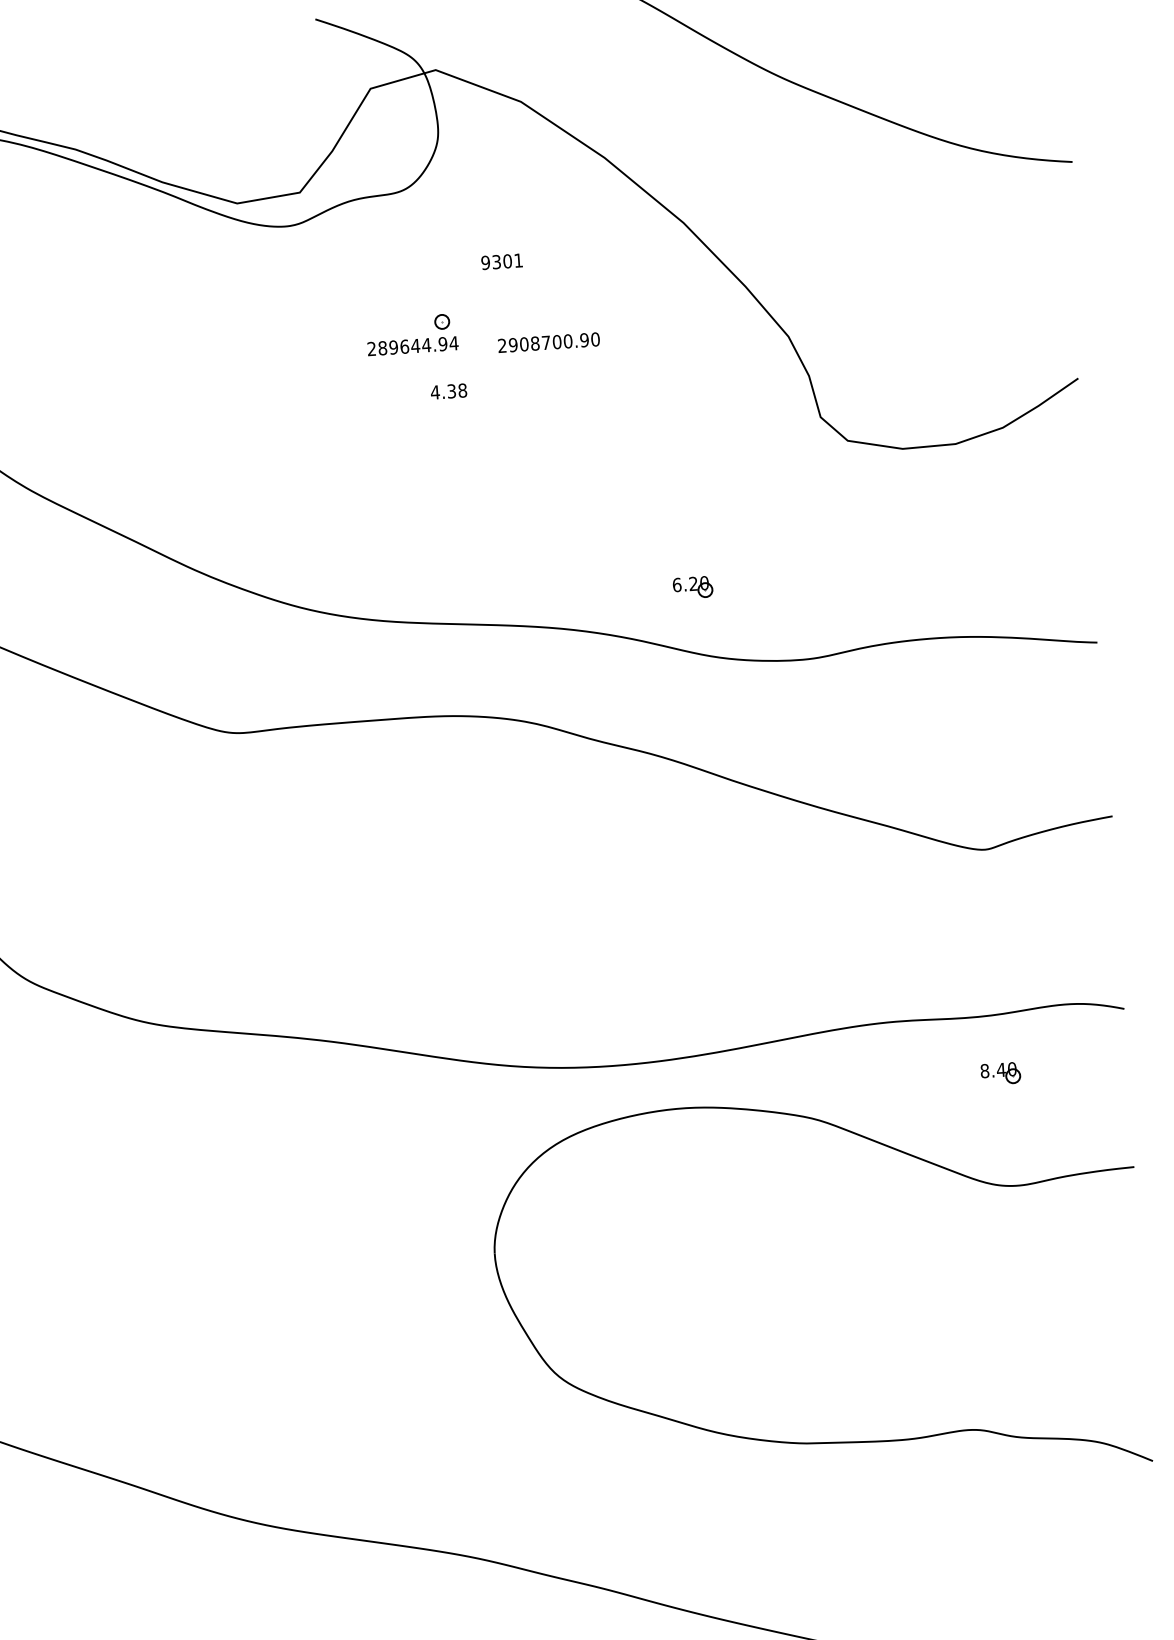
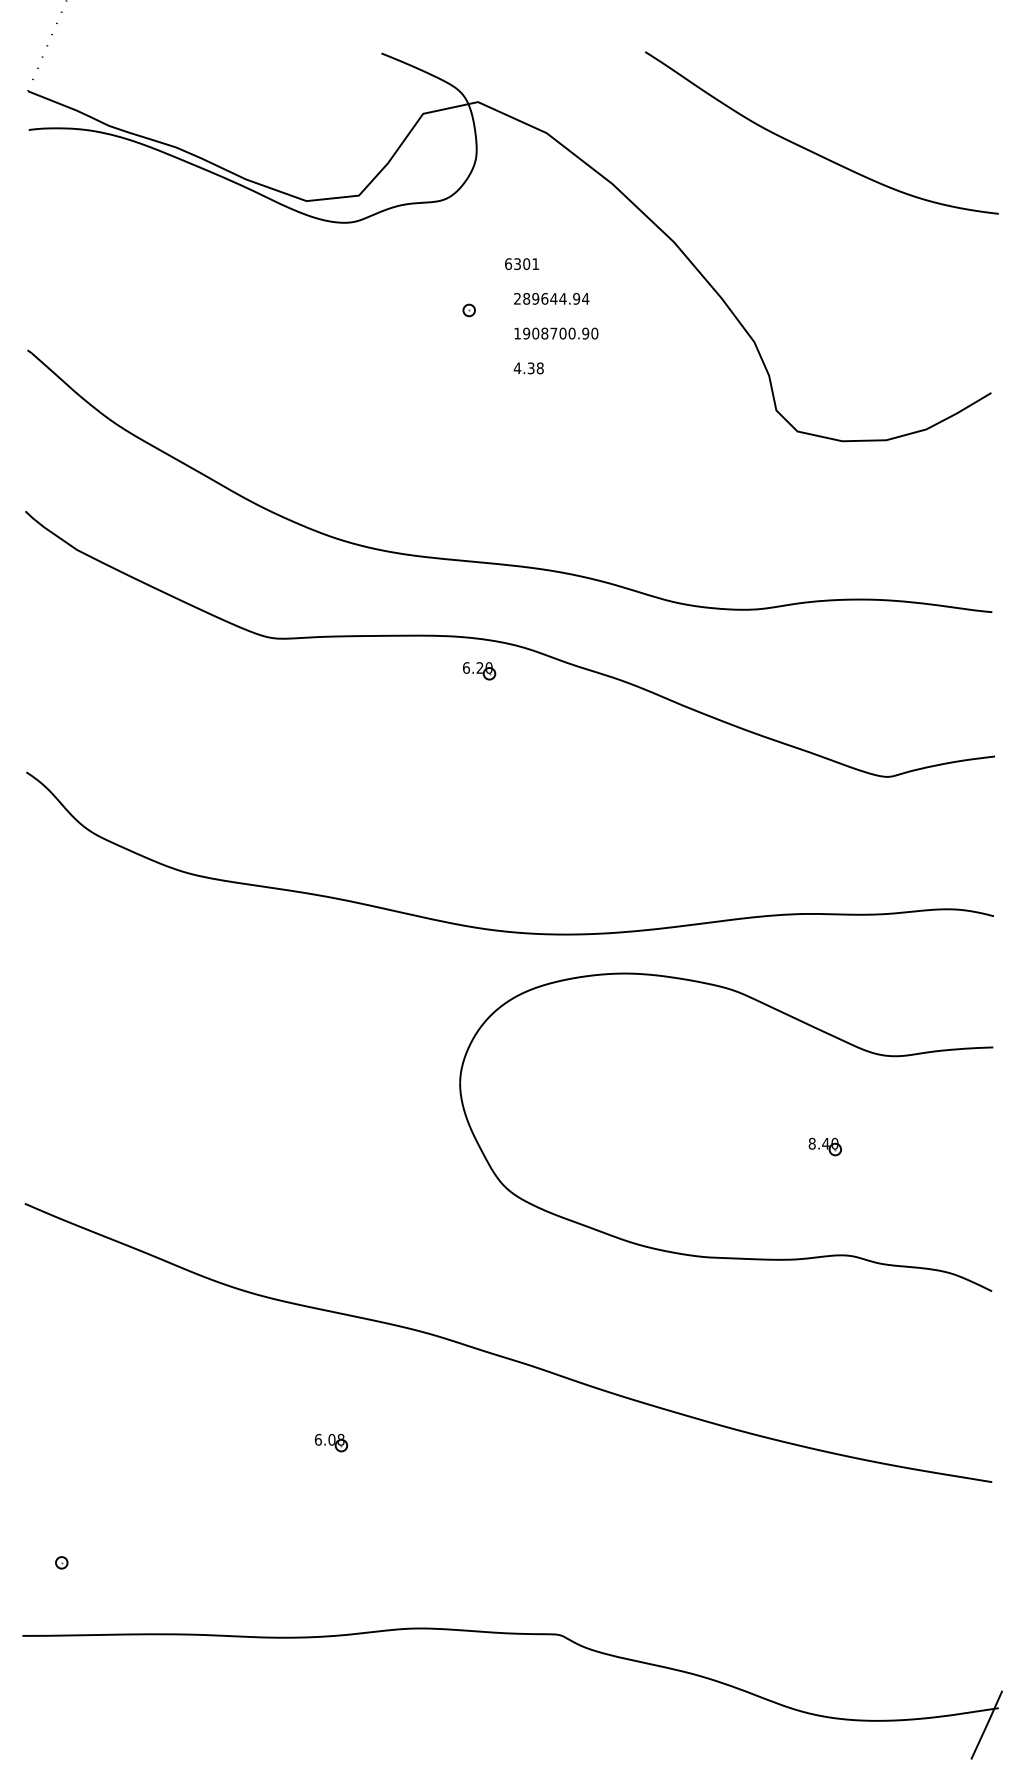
text: (485, 263) -> (508, 264), 9301 -> 6301
text: (412, 345) -> (551, 298), moved
text: (502, 345) -> (517, 333), 2908700.90 -> 1908700.90
text: (448, 391) -> (528, 368), moved
part: (693, 588) -> (479, 671), moved
part: (999, 1073) -> (824, 1146), moved

